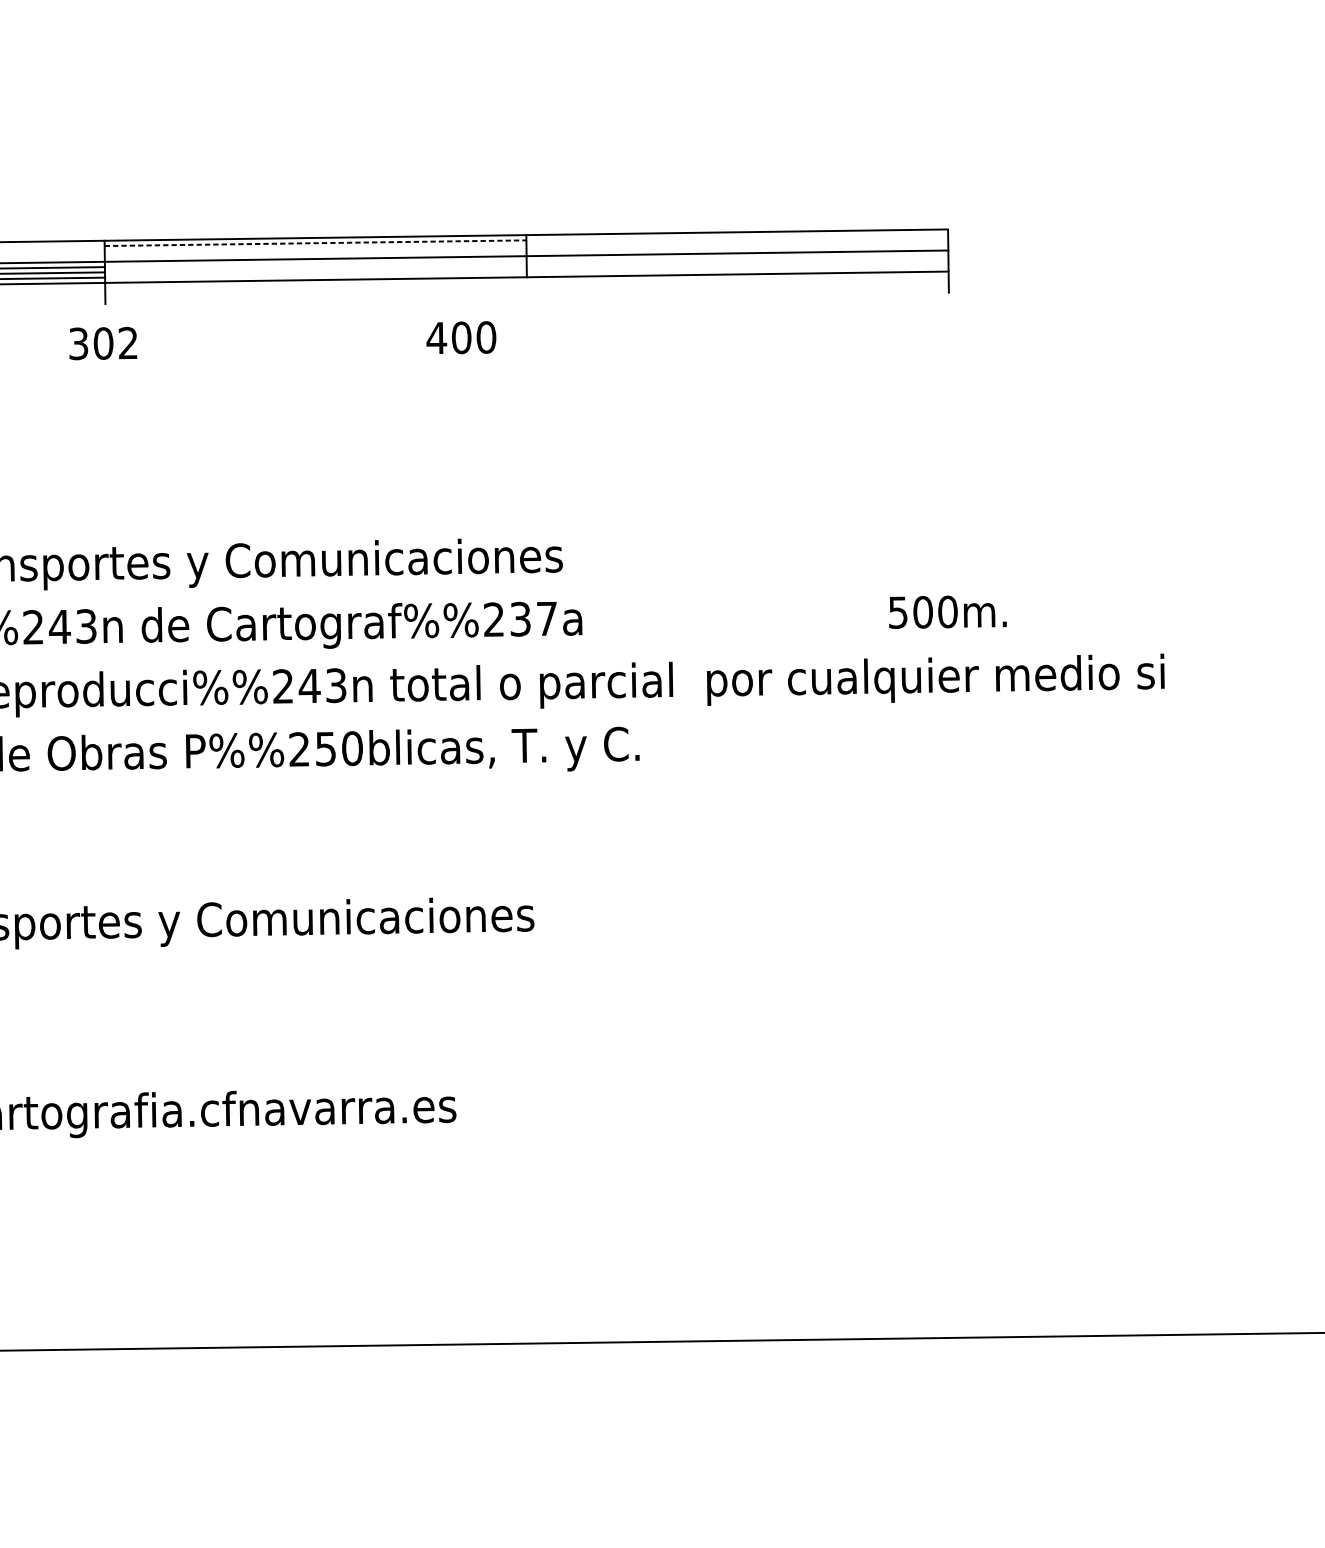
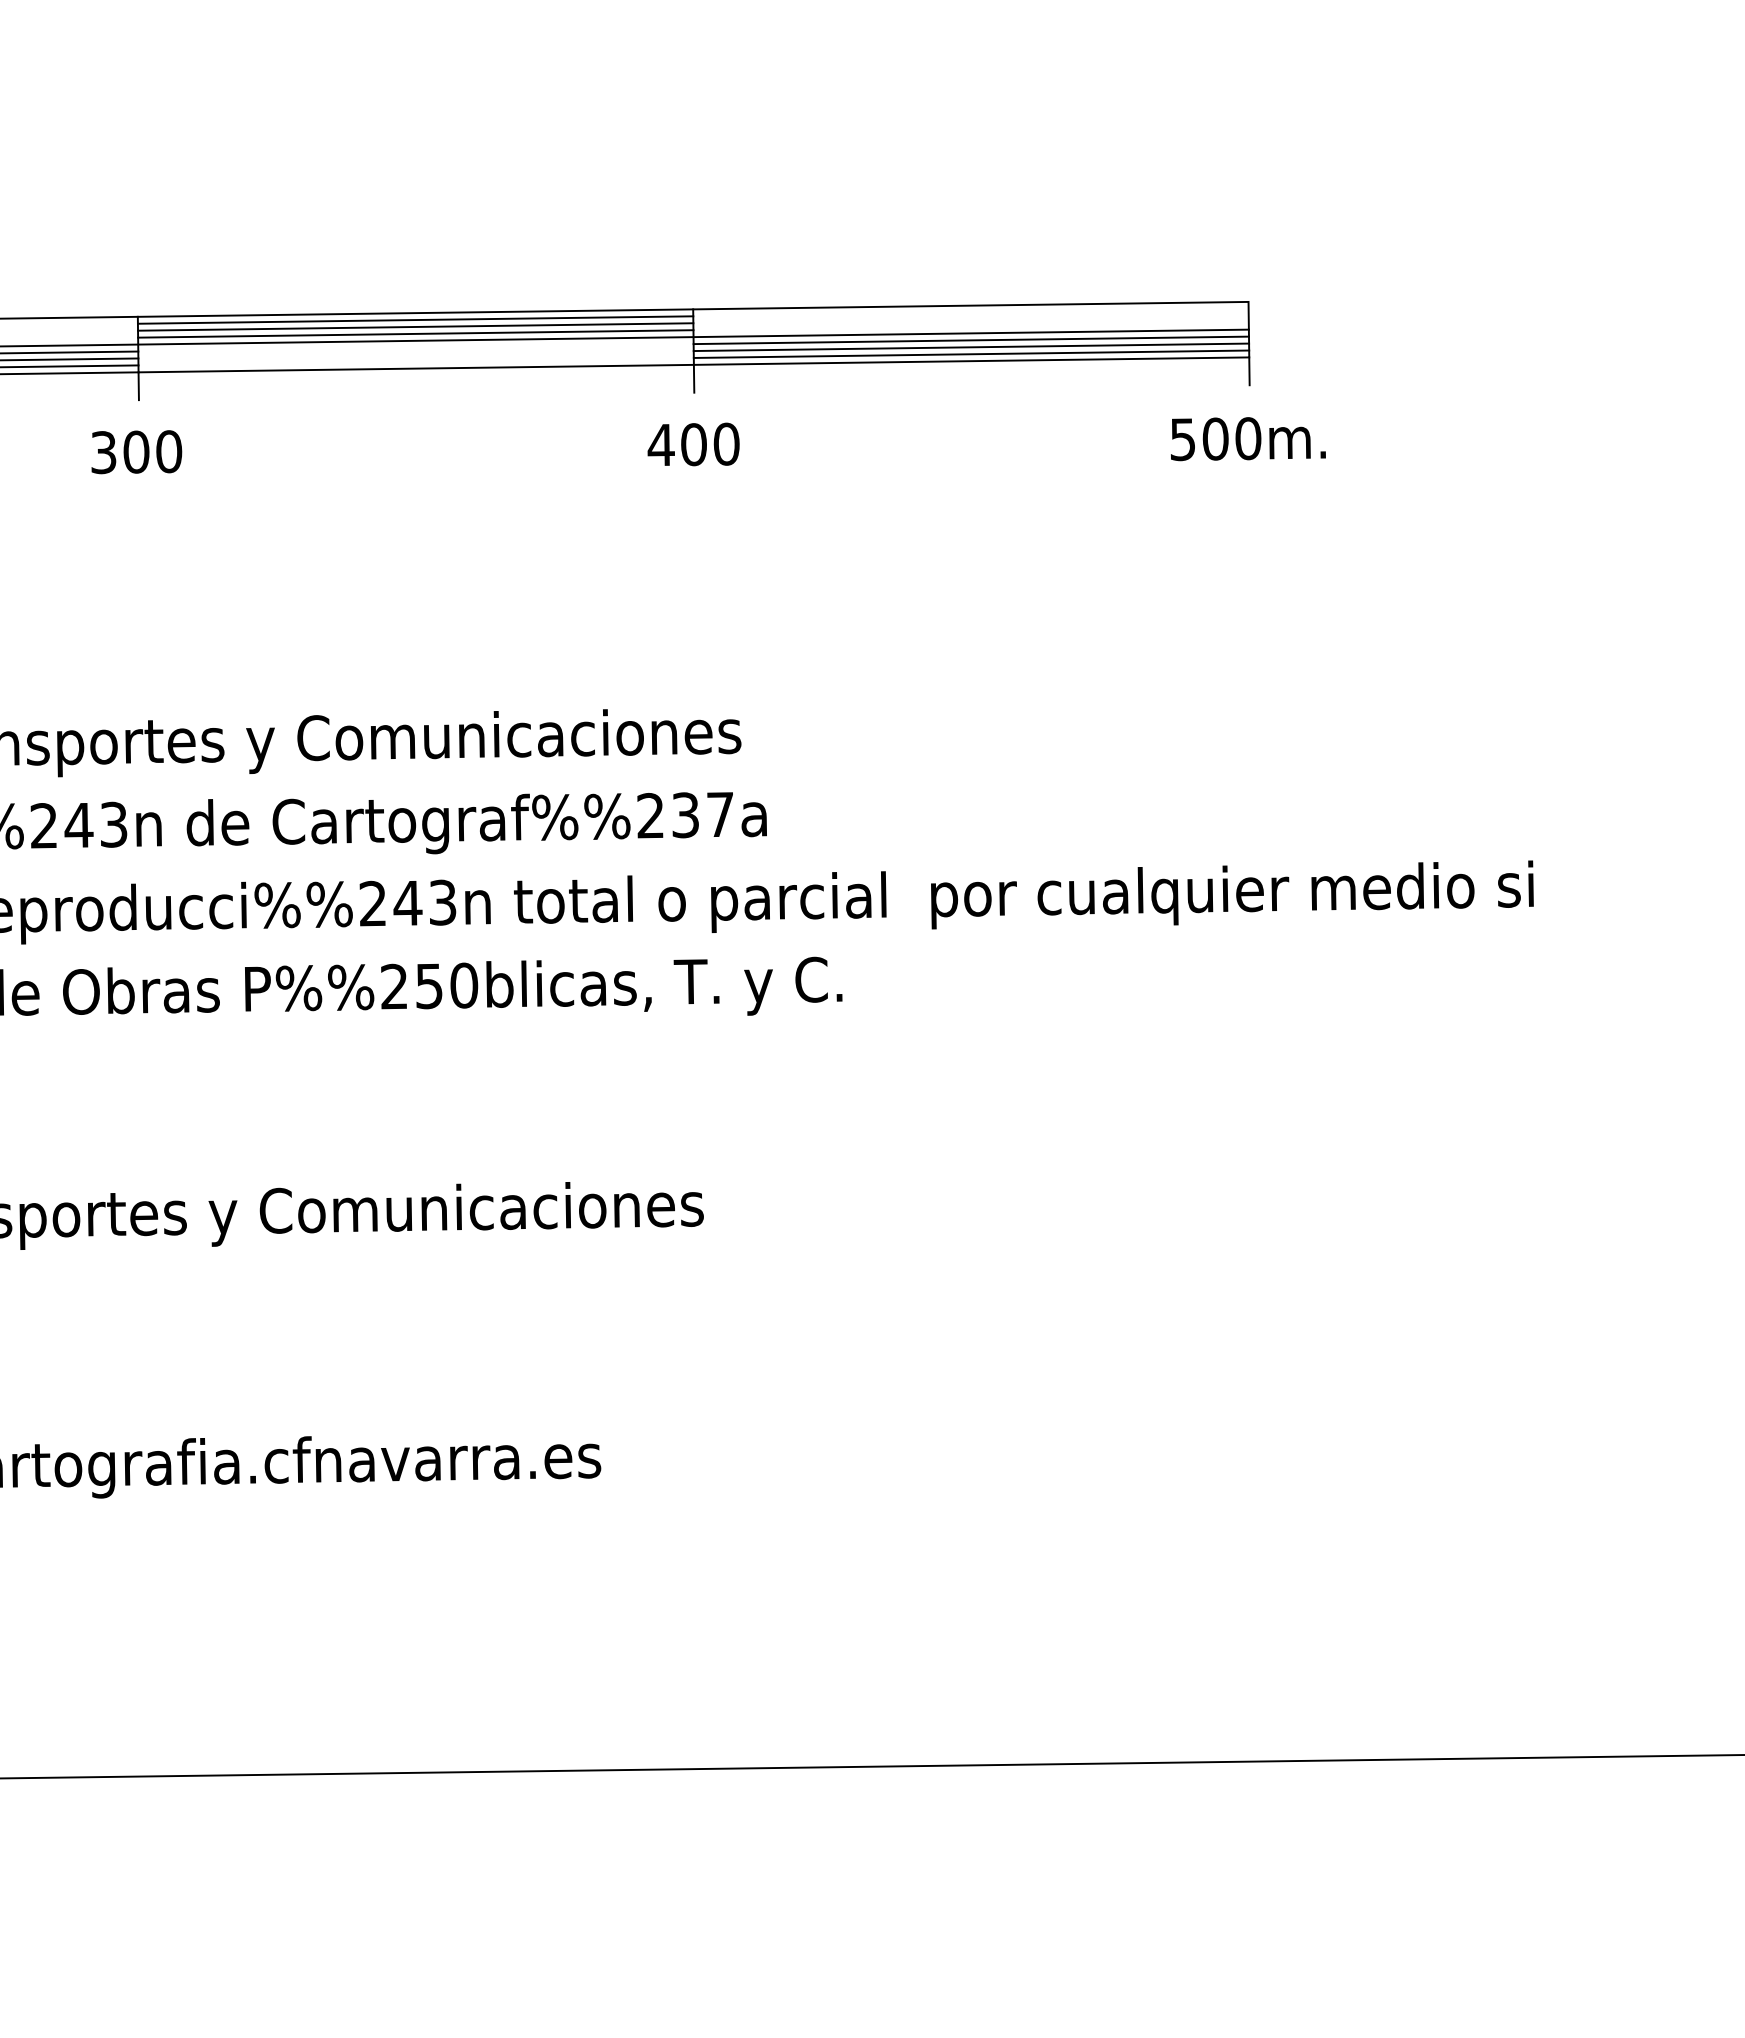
line: (315, 243) -> (415, 320), dashed -> solid
line: (315, 248) -> (415, 326), added
line: (315, 253) -> (415, 333), added
line: (736, 258) -> (970, 340), added
line: (737, 264) -> (971, 347), added
line: (737, 268) -> (971, 353), added
line: (526, 287) -> (693, 378), added
text: (461, 337) -> (693, 444), moved
text: (128, 343) -> (169, 451), 302 -> 300
text: (948, 612) -> (1248, 439), moved

